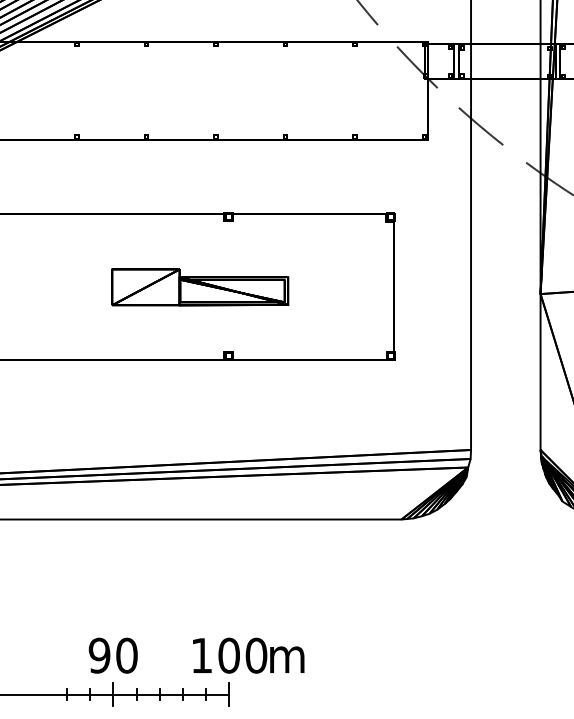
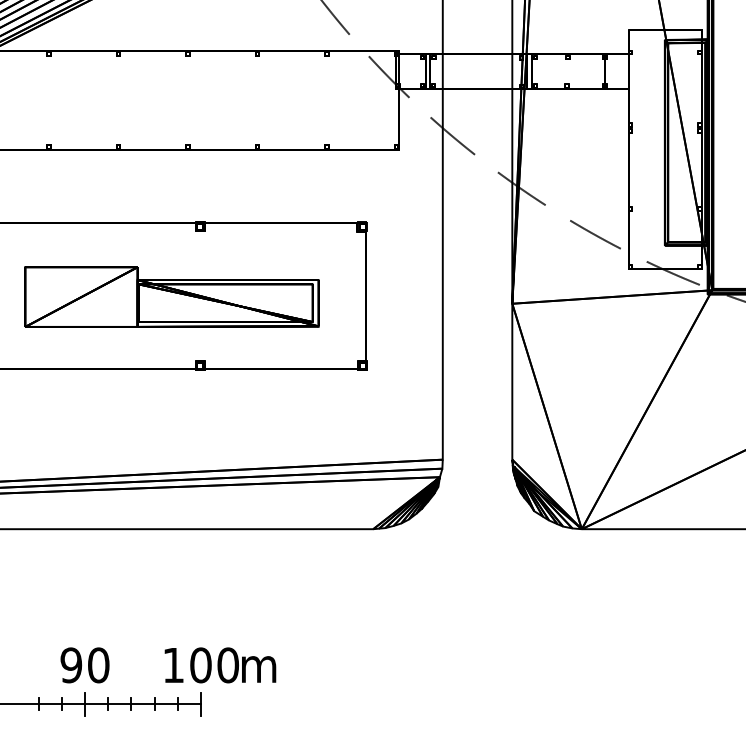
part: (199, 286) -> (171, 296), size x1.67

